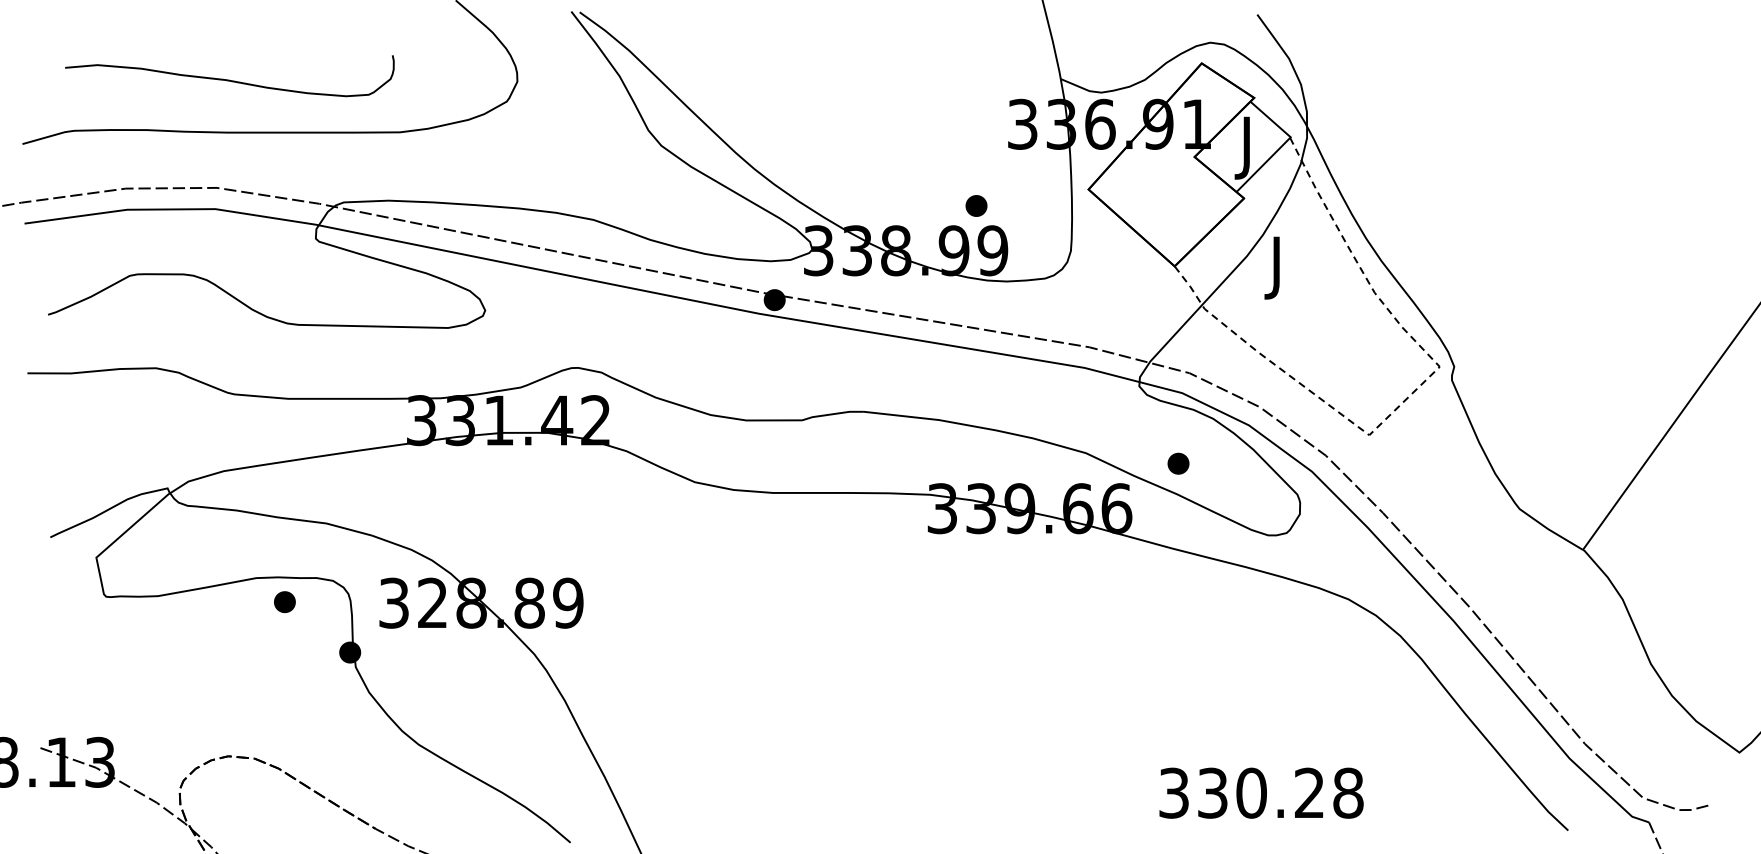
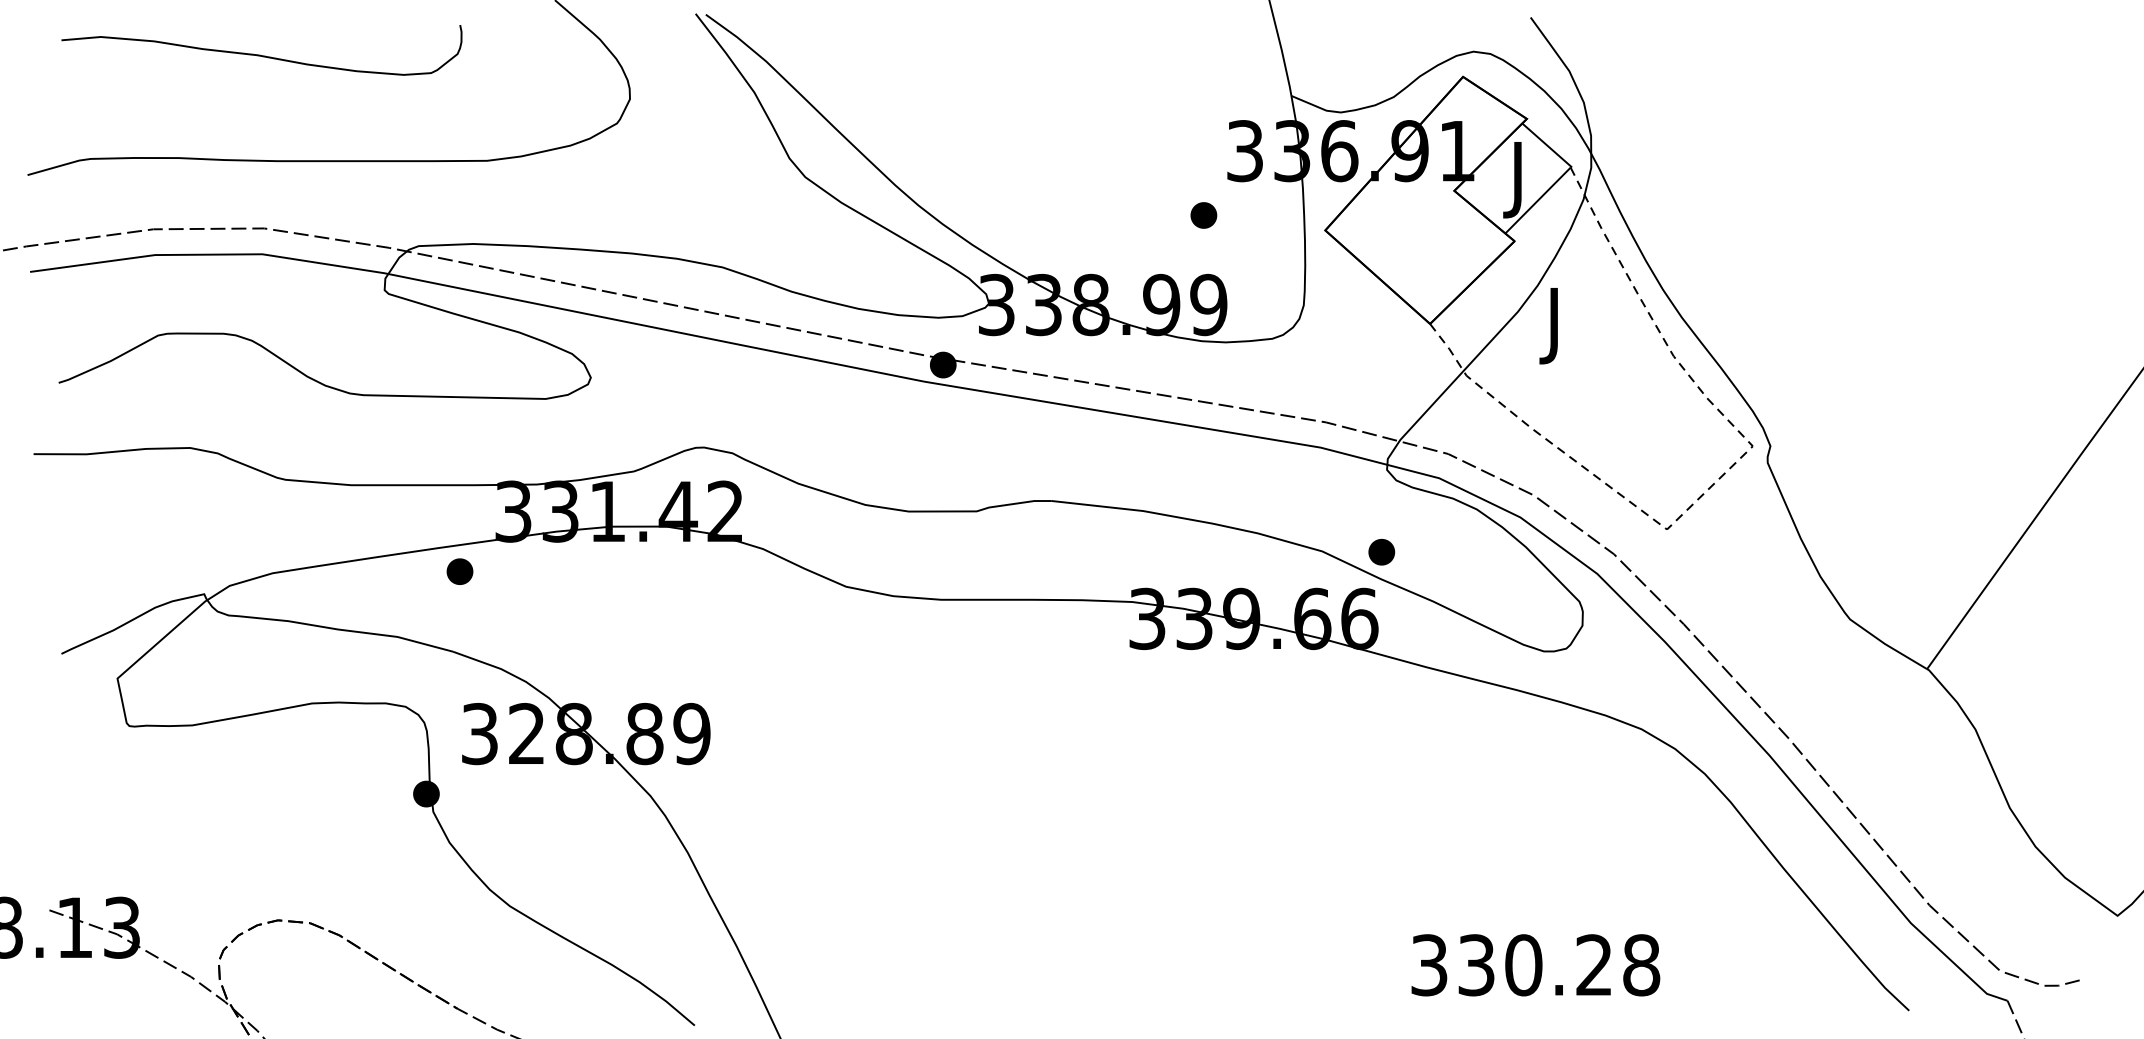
curve: (228, 79) -> (260, 54), moved
part: (976, 206) -> (1203, 215), moved
part: (1178, 463) -> (1381, 552), moved
part: (284, 601) -> (459, 571), moved

